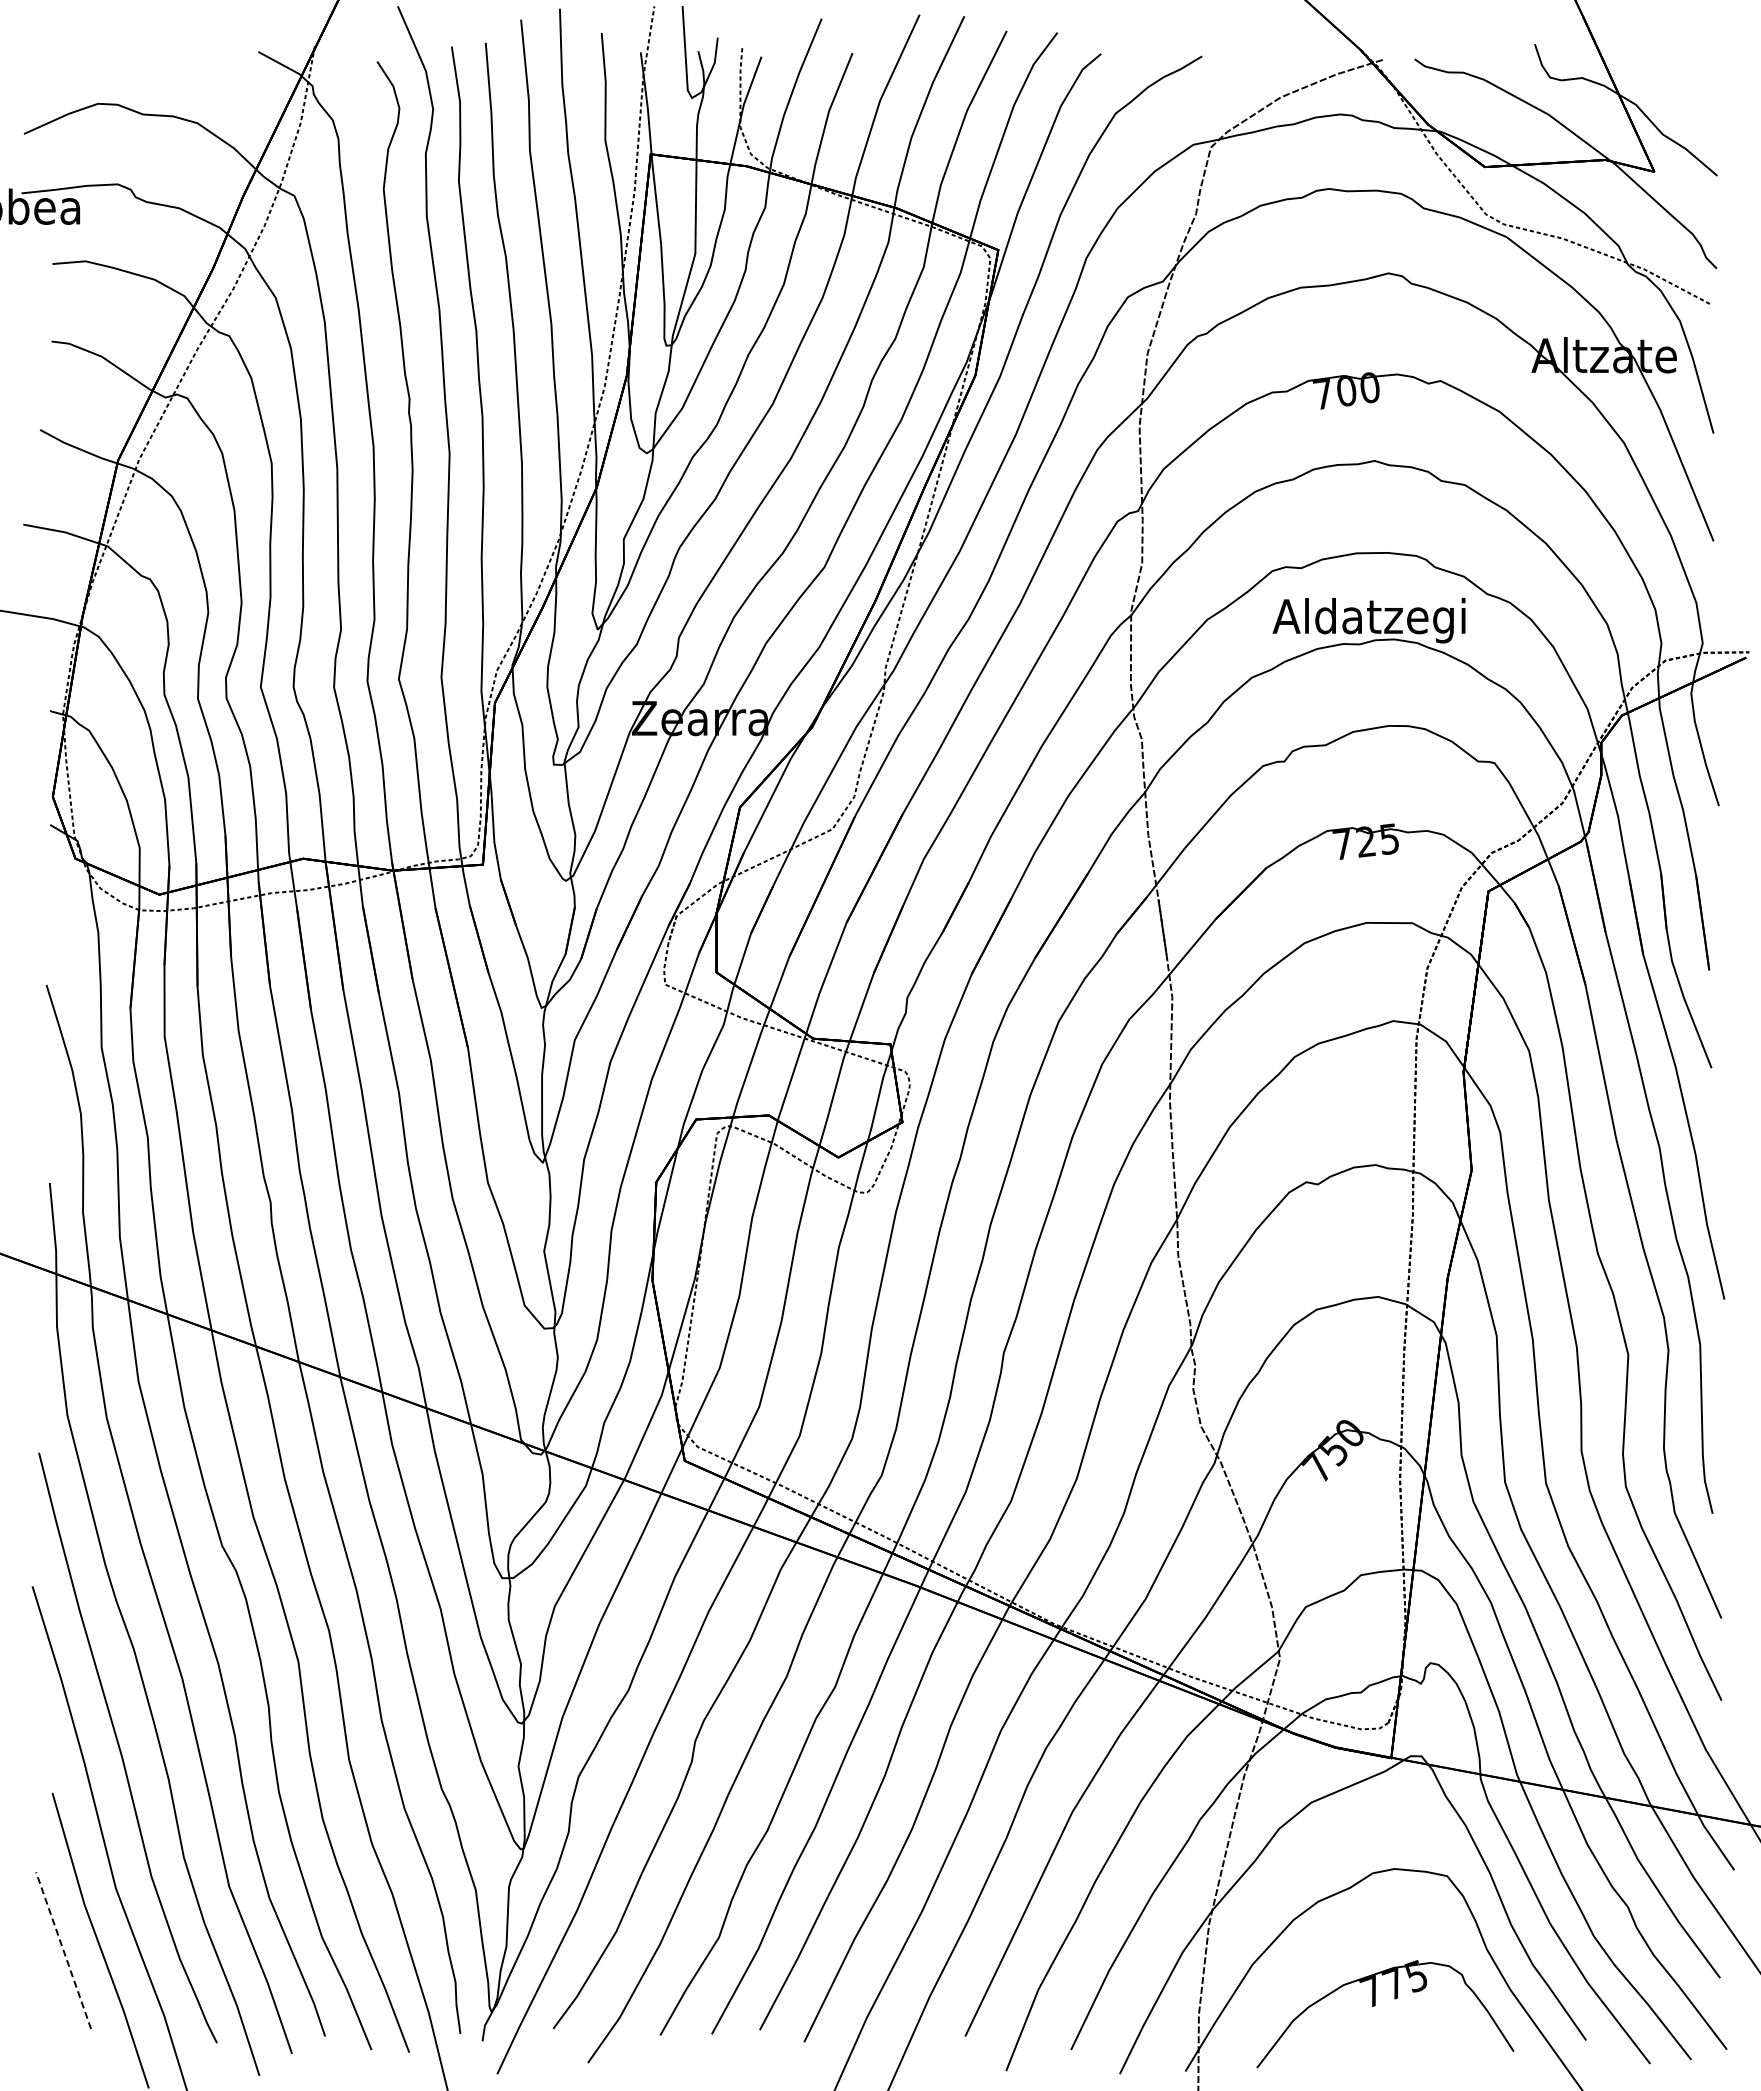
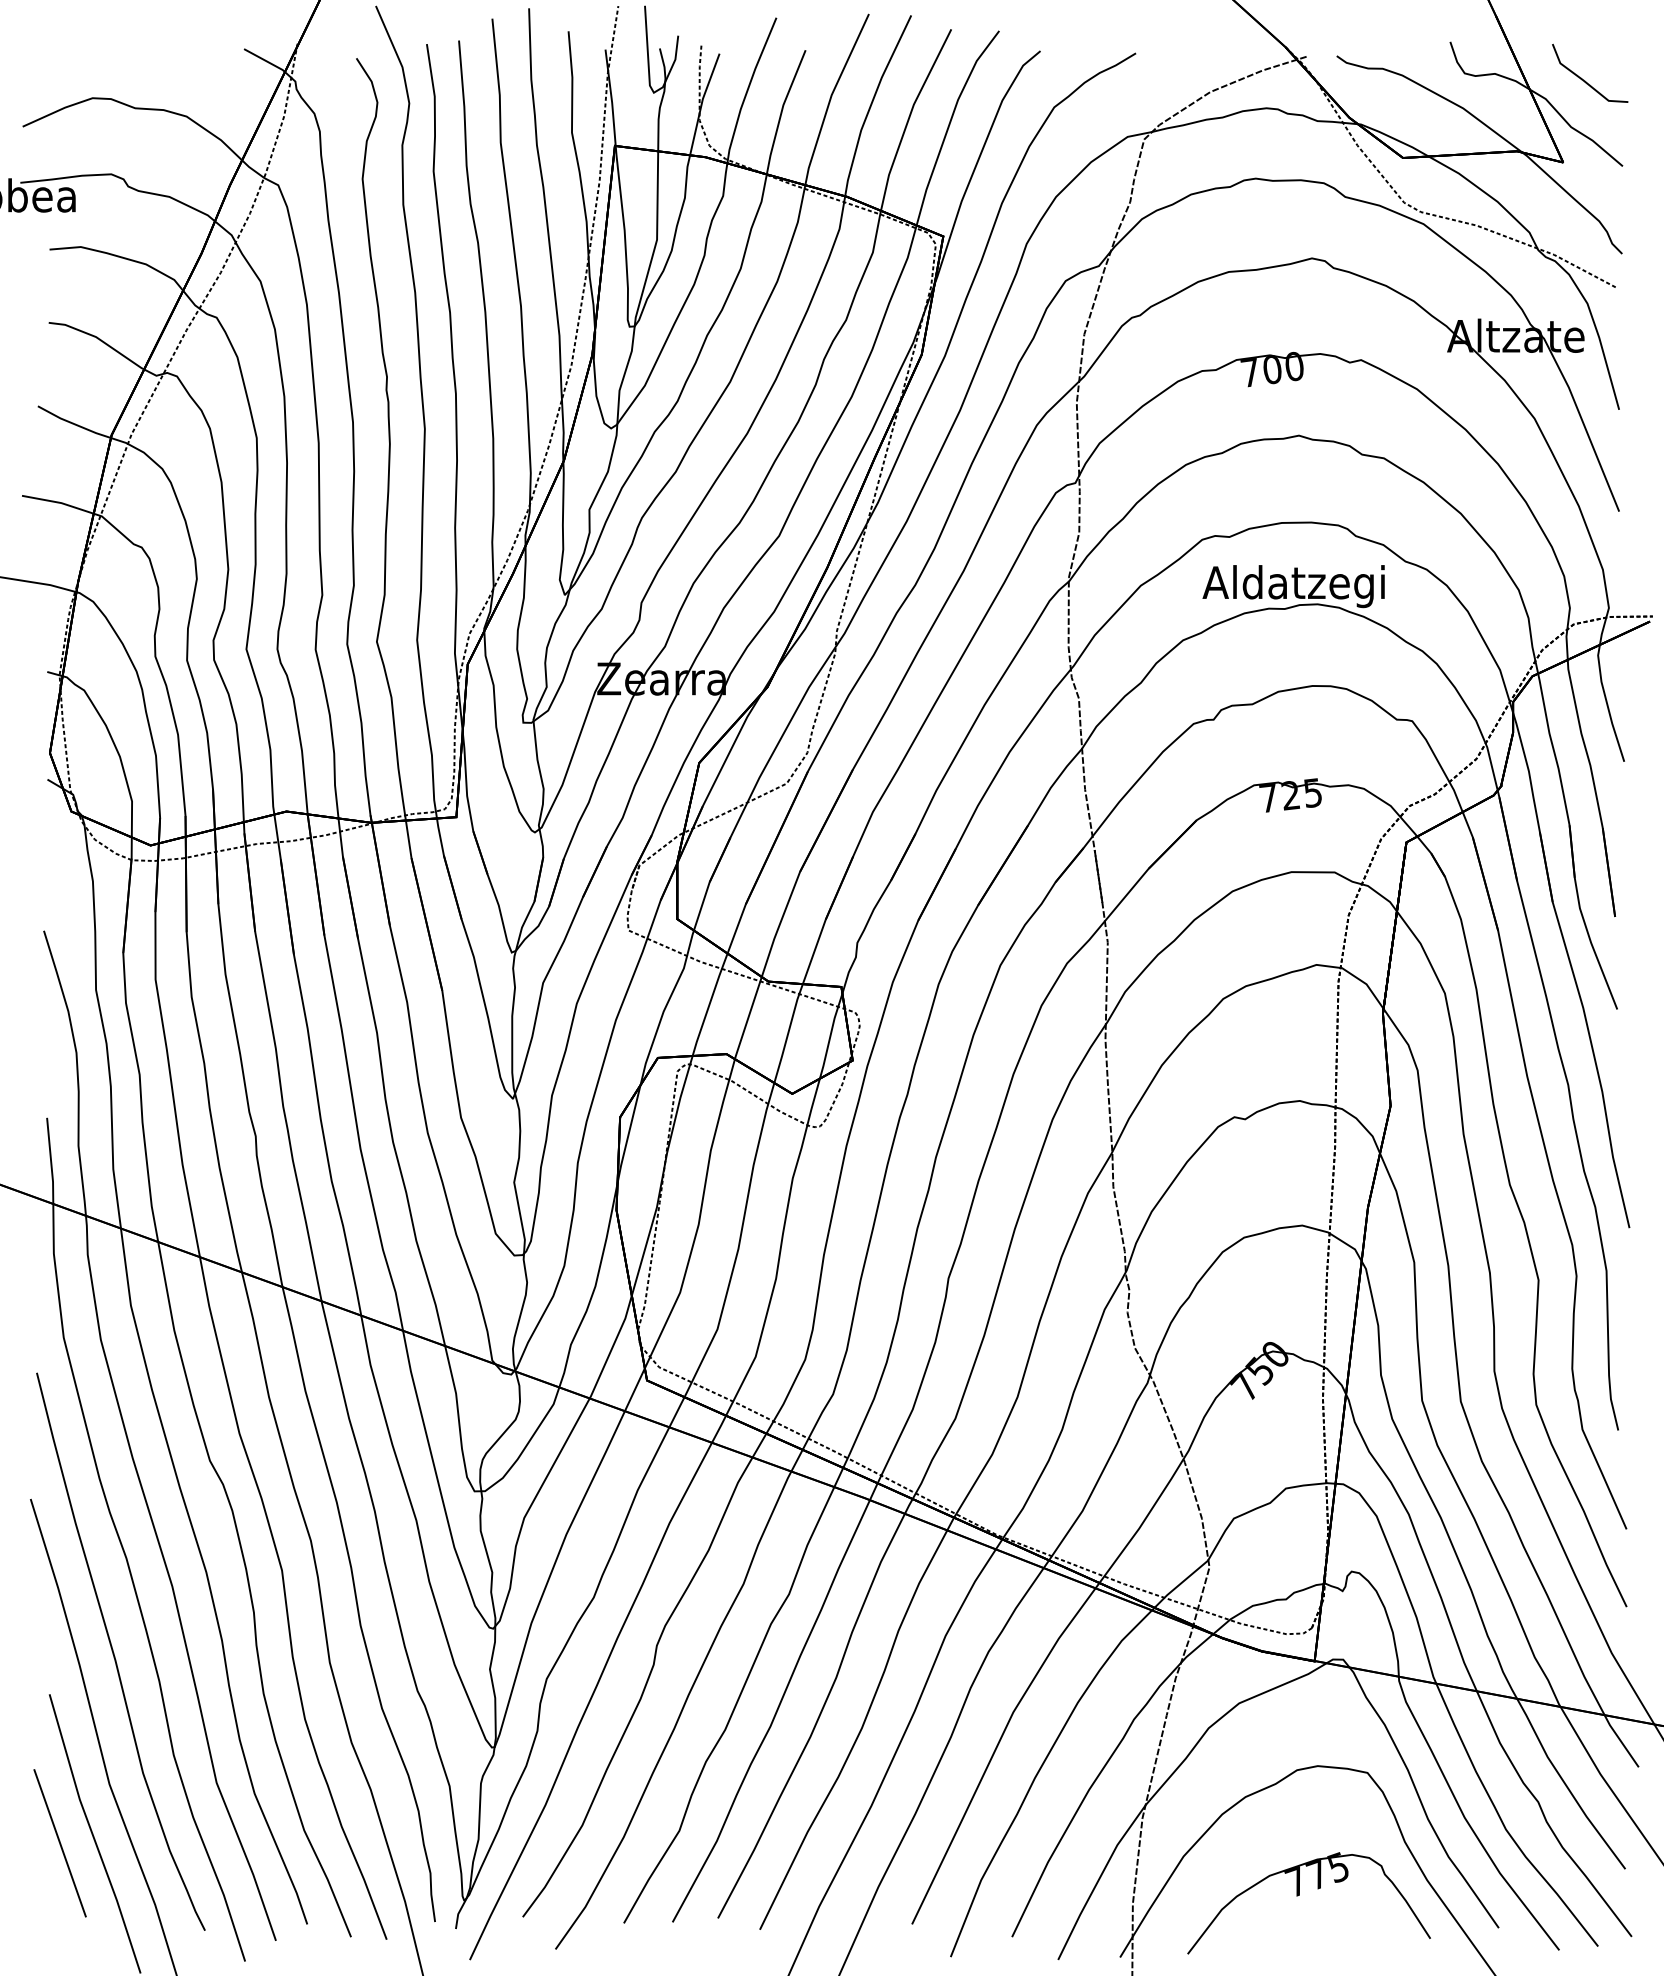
line: (1675, 83) -> (1583, 79), added
line: (63, 1950) -> (60, 1843), dashed -> solid

